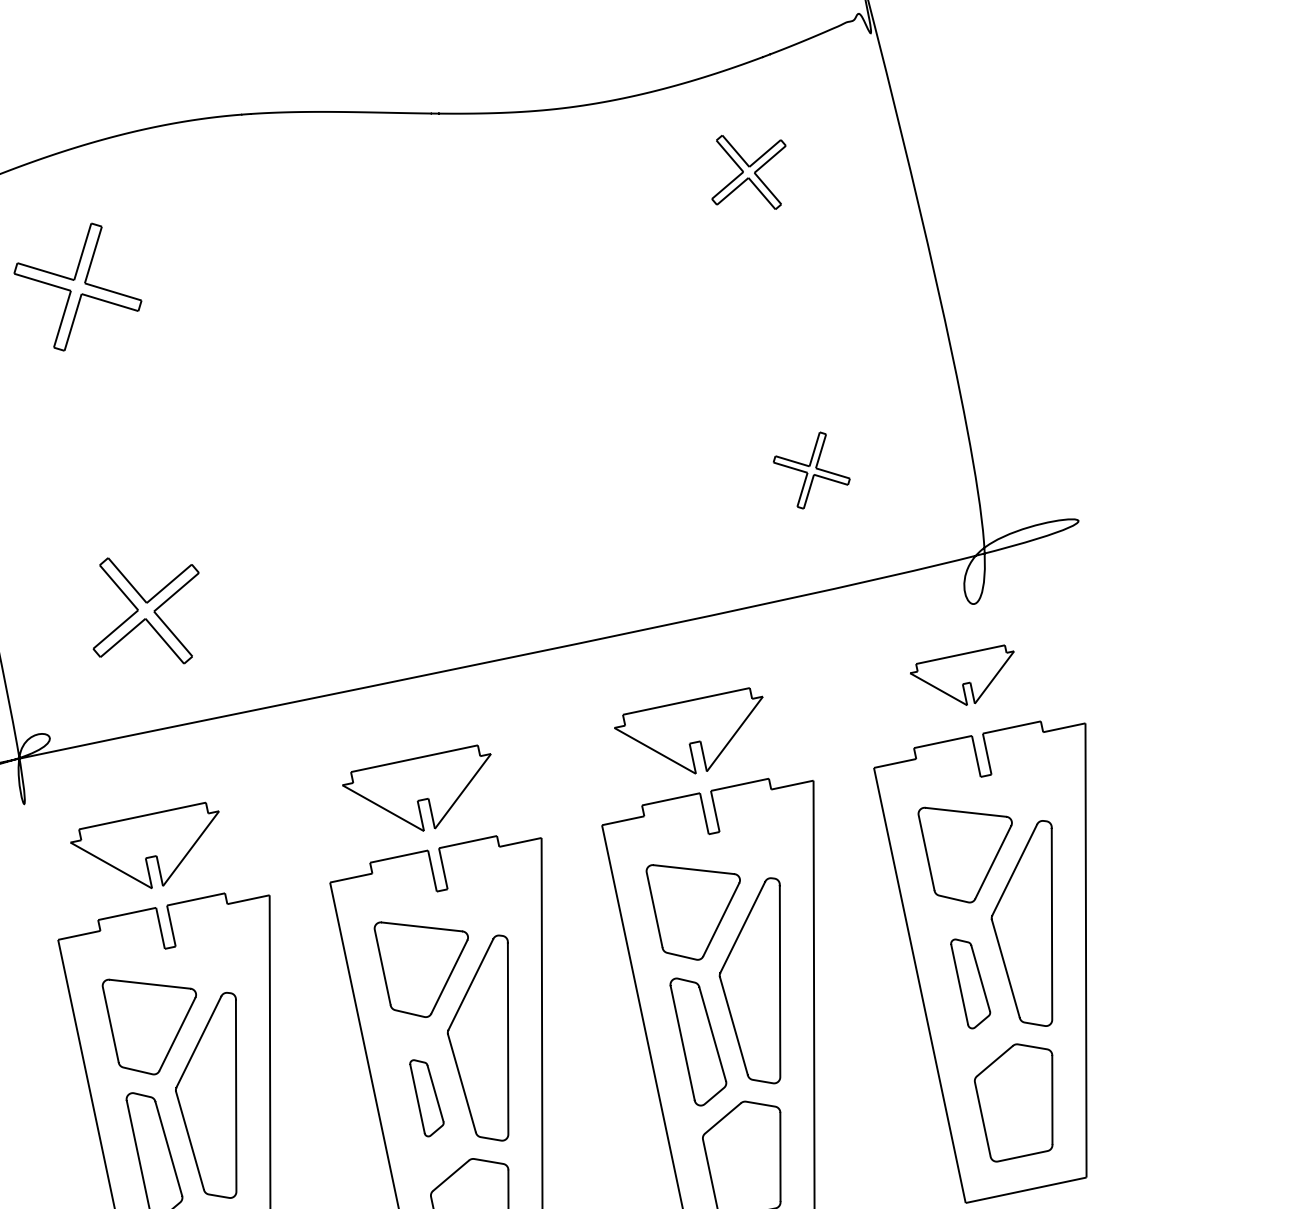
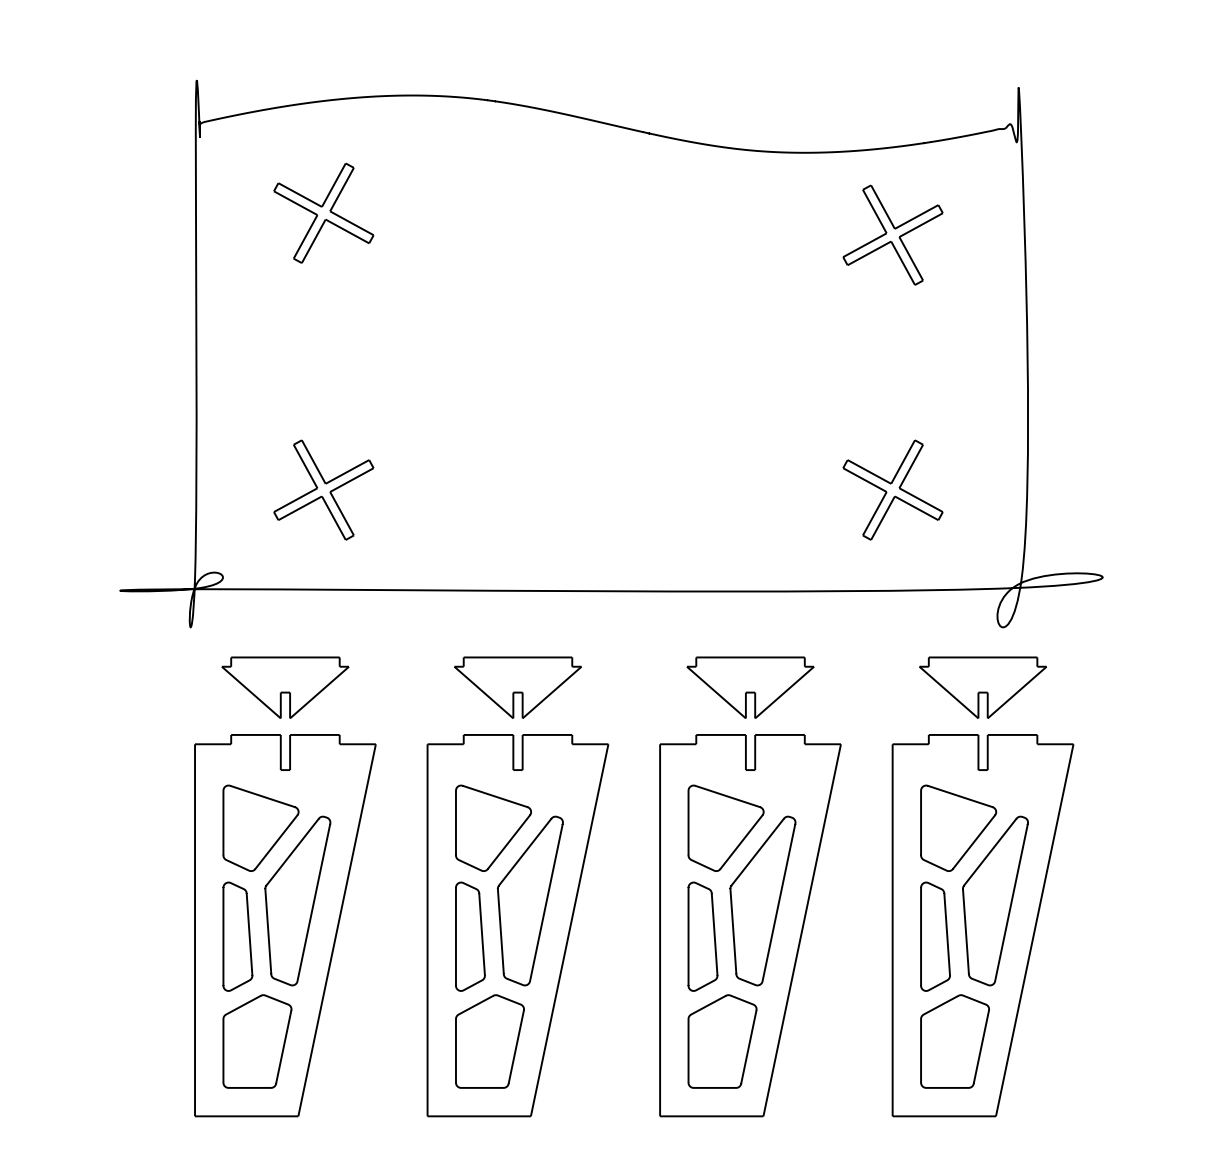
part: (748, 171) -> (892, 234), size x1.43
part: (811, 470) -> (892, 489), size x1.67
part: (965, 679) -> (982, 687), size x1.43
part: (971, 982) -> (935, 936), size x1.43
part: (427, 1096) -> (470, 936), size x1.67

